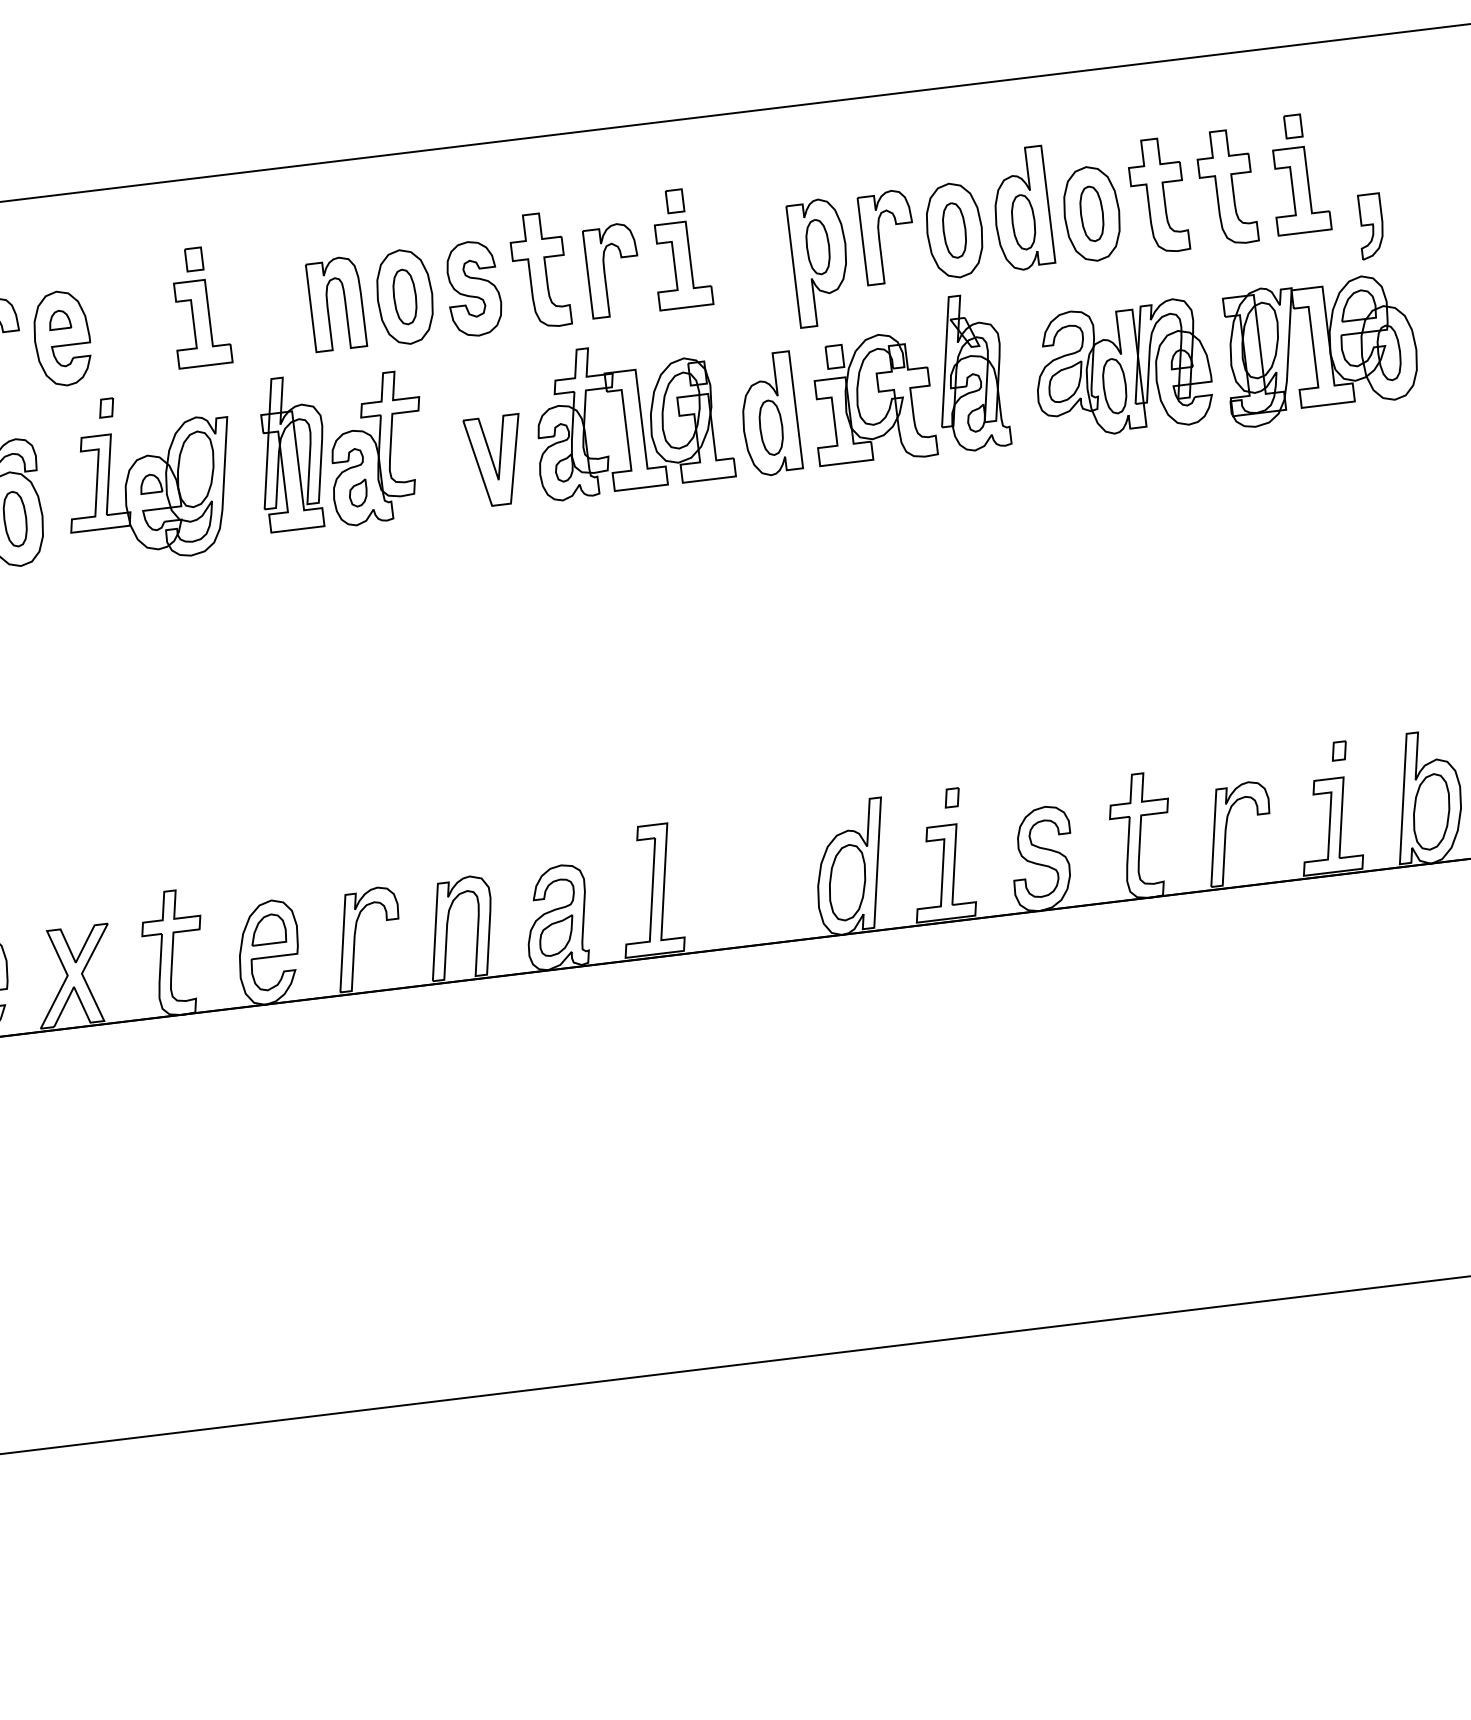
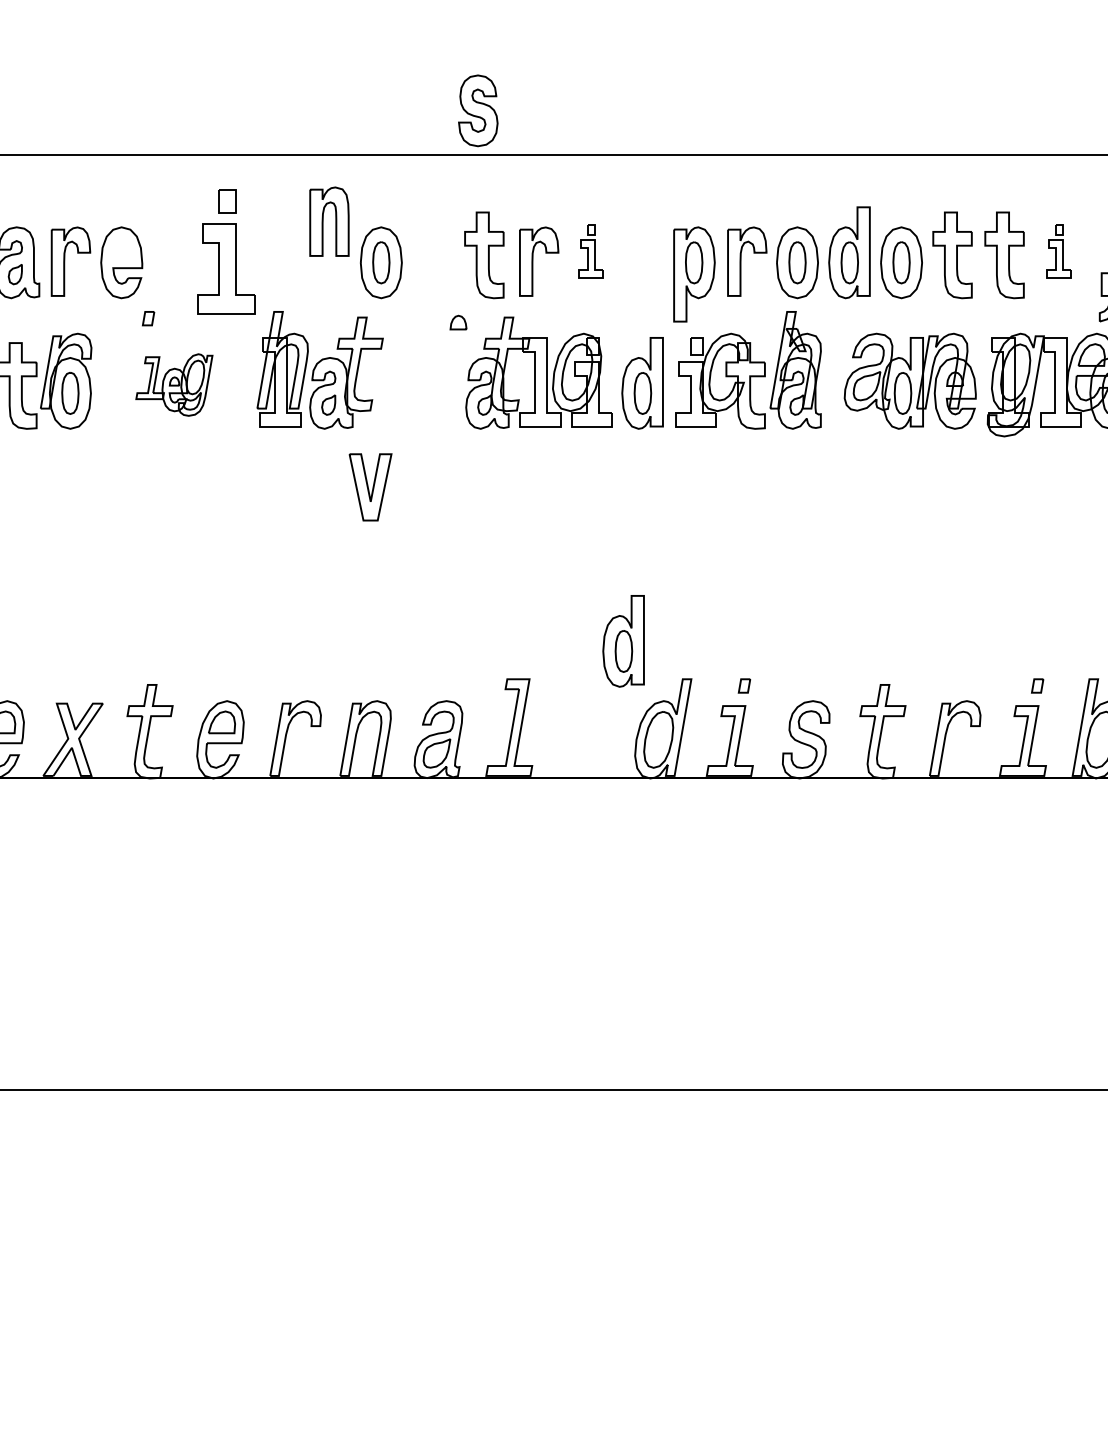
part: (1297, 173) -> (1058, 251), size x0.6
part: (679, 248) -> (590, 251), size x0.6
part: (473, 288) -> (478, 110), moved
part: (336, 303) -> (329, 221), moved
part: (198, 306) -> (226, 251), size x1.4
part: (59, 319) -> (458, 322), moved
part: (496, 461) -> (370, 487), moved
part: (151, 490) -> (174, 384), size x0.6
part: (785, 758) -> (623, 641), added

